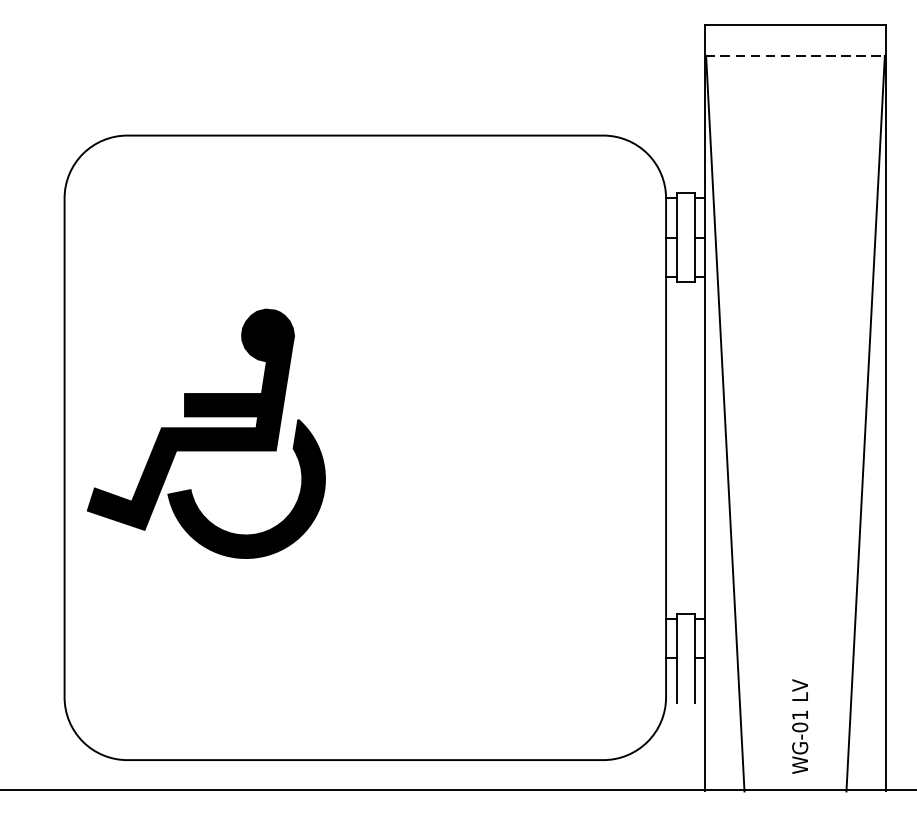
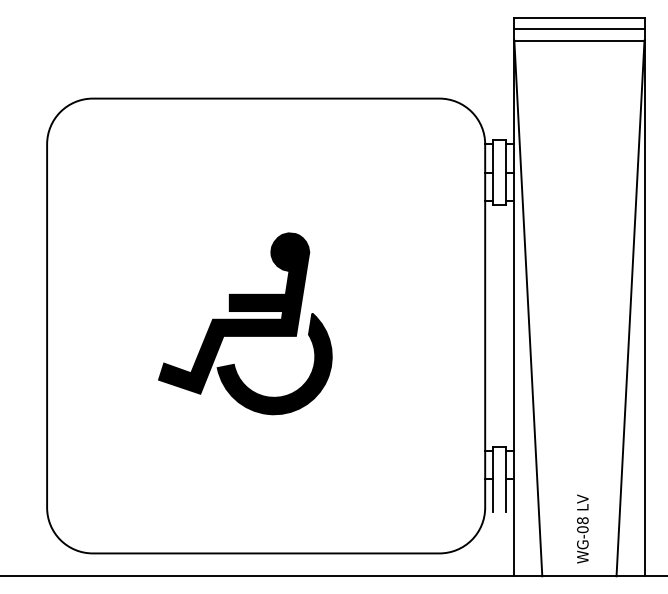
line: (795, 40) -> (579, 29), added
line: (795, 55) -> (579, 40), dashed -> solid
part: (206, 433) -> (245, 323), moved
text: (799, 714) -> (582, 520), WG-01 -> WG-08

